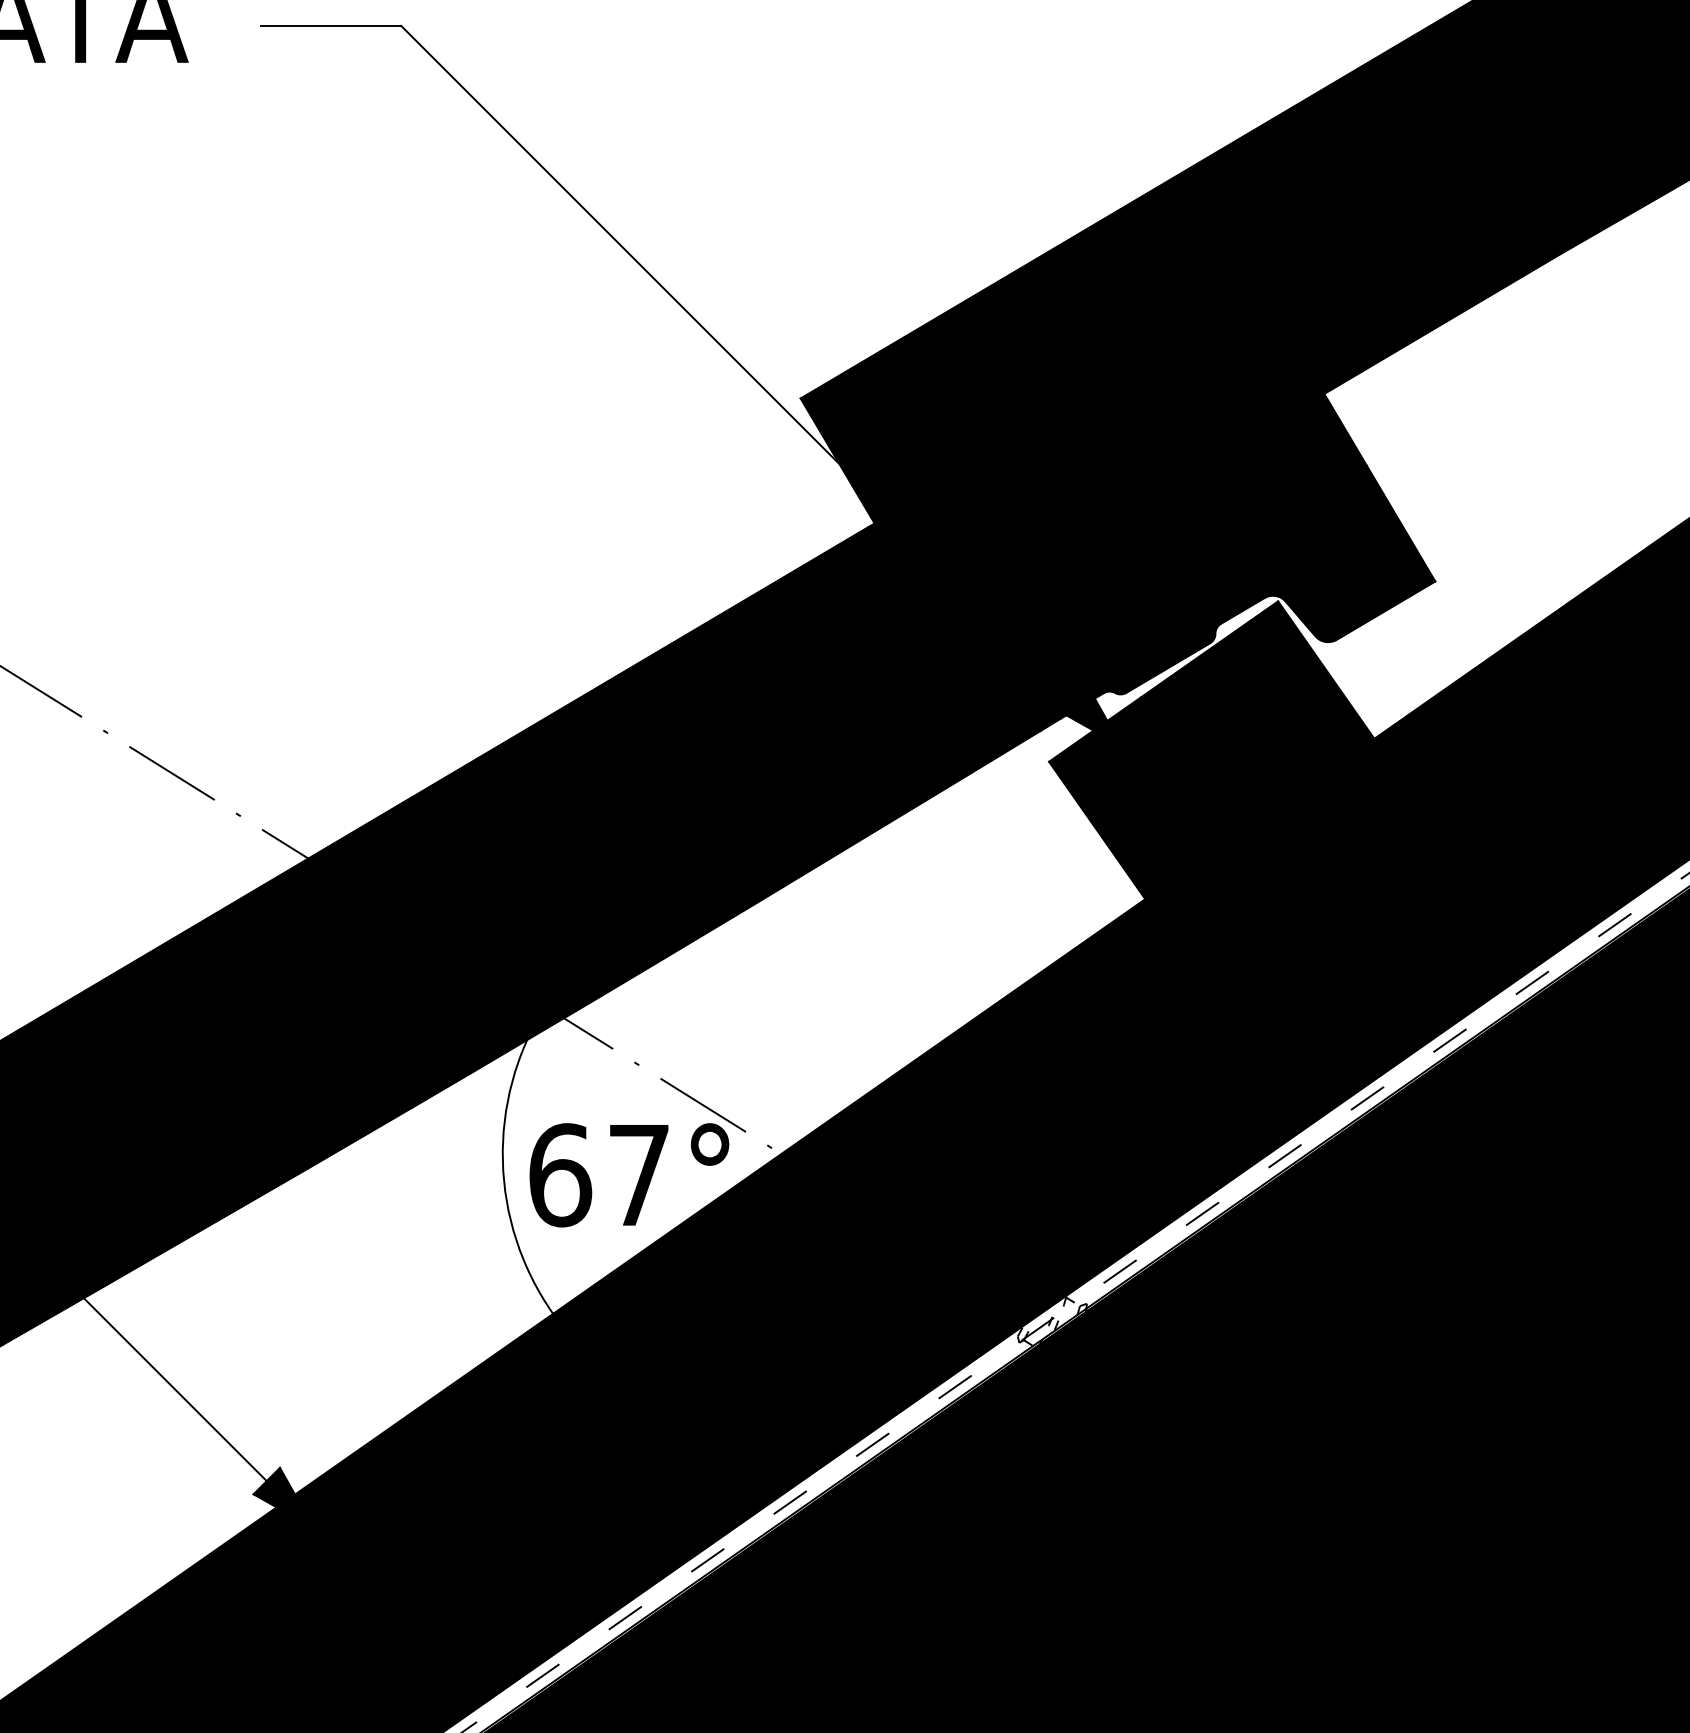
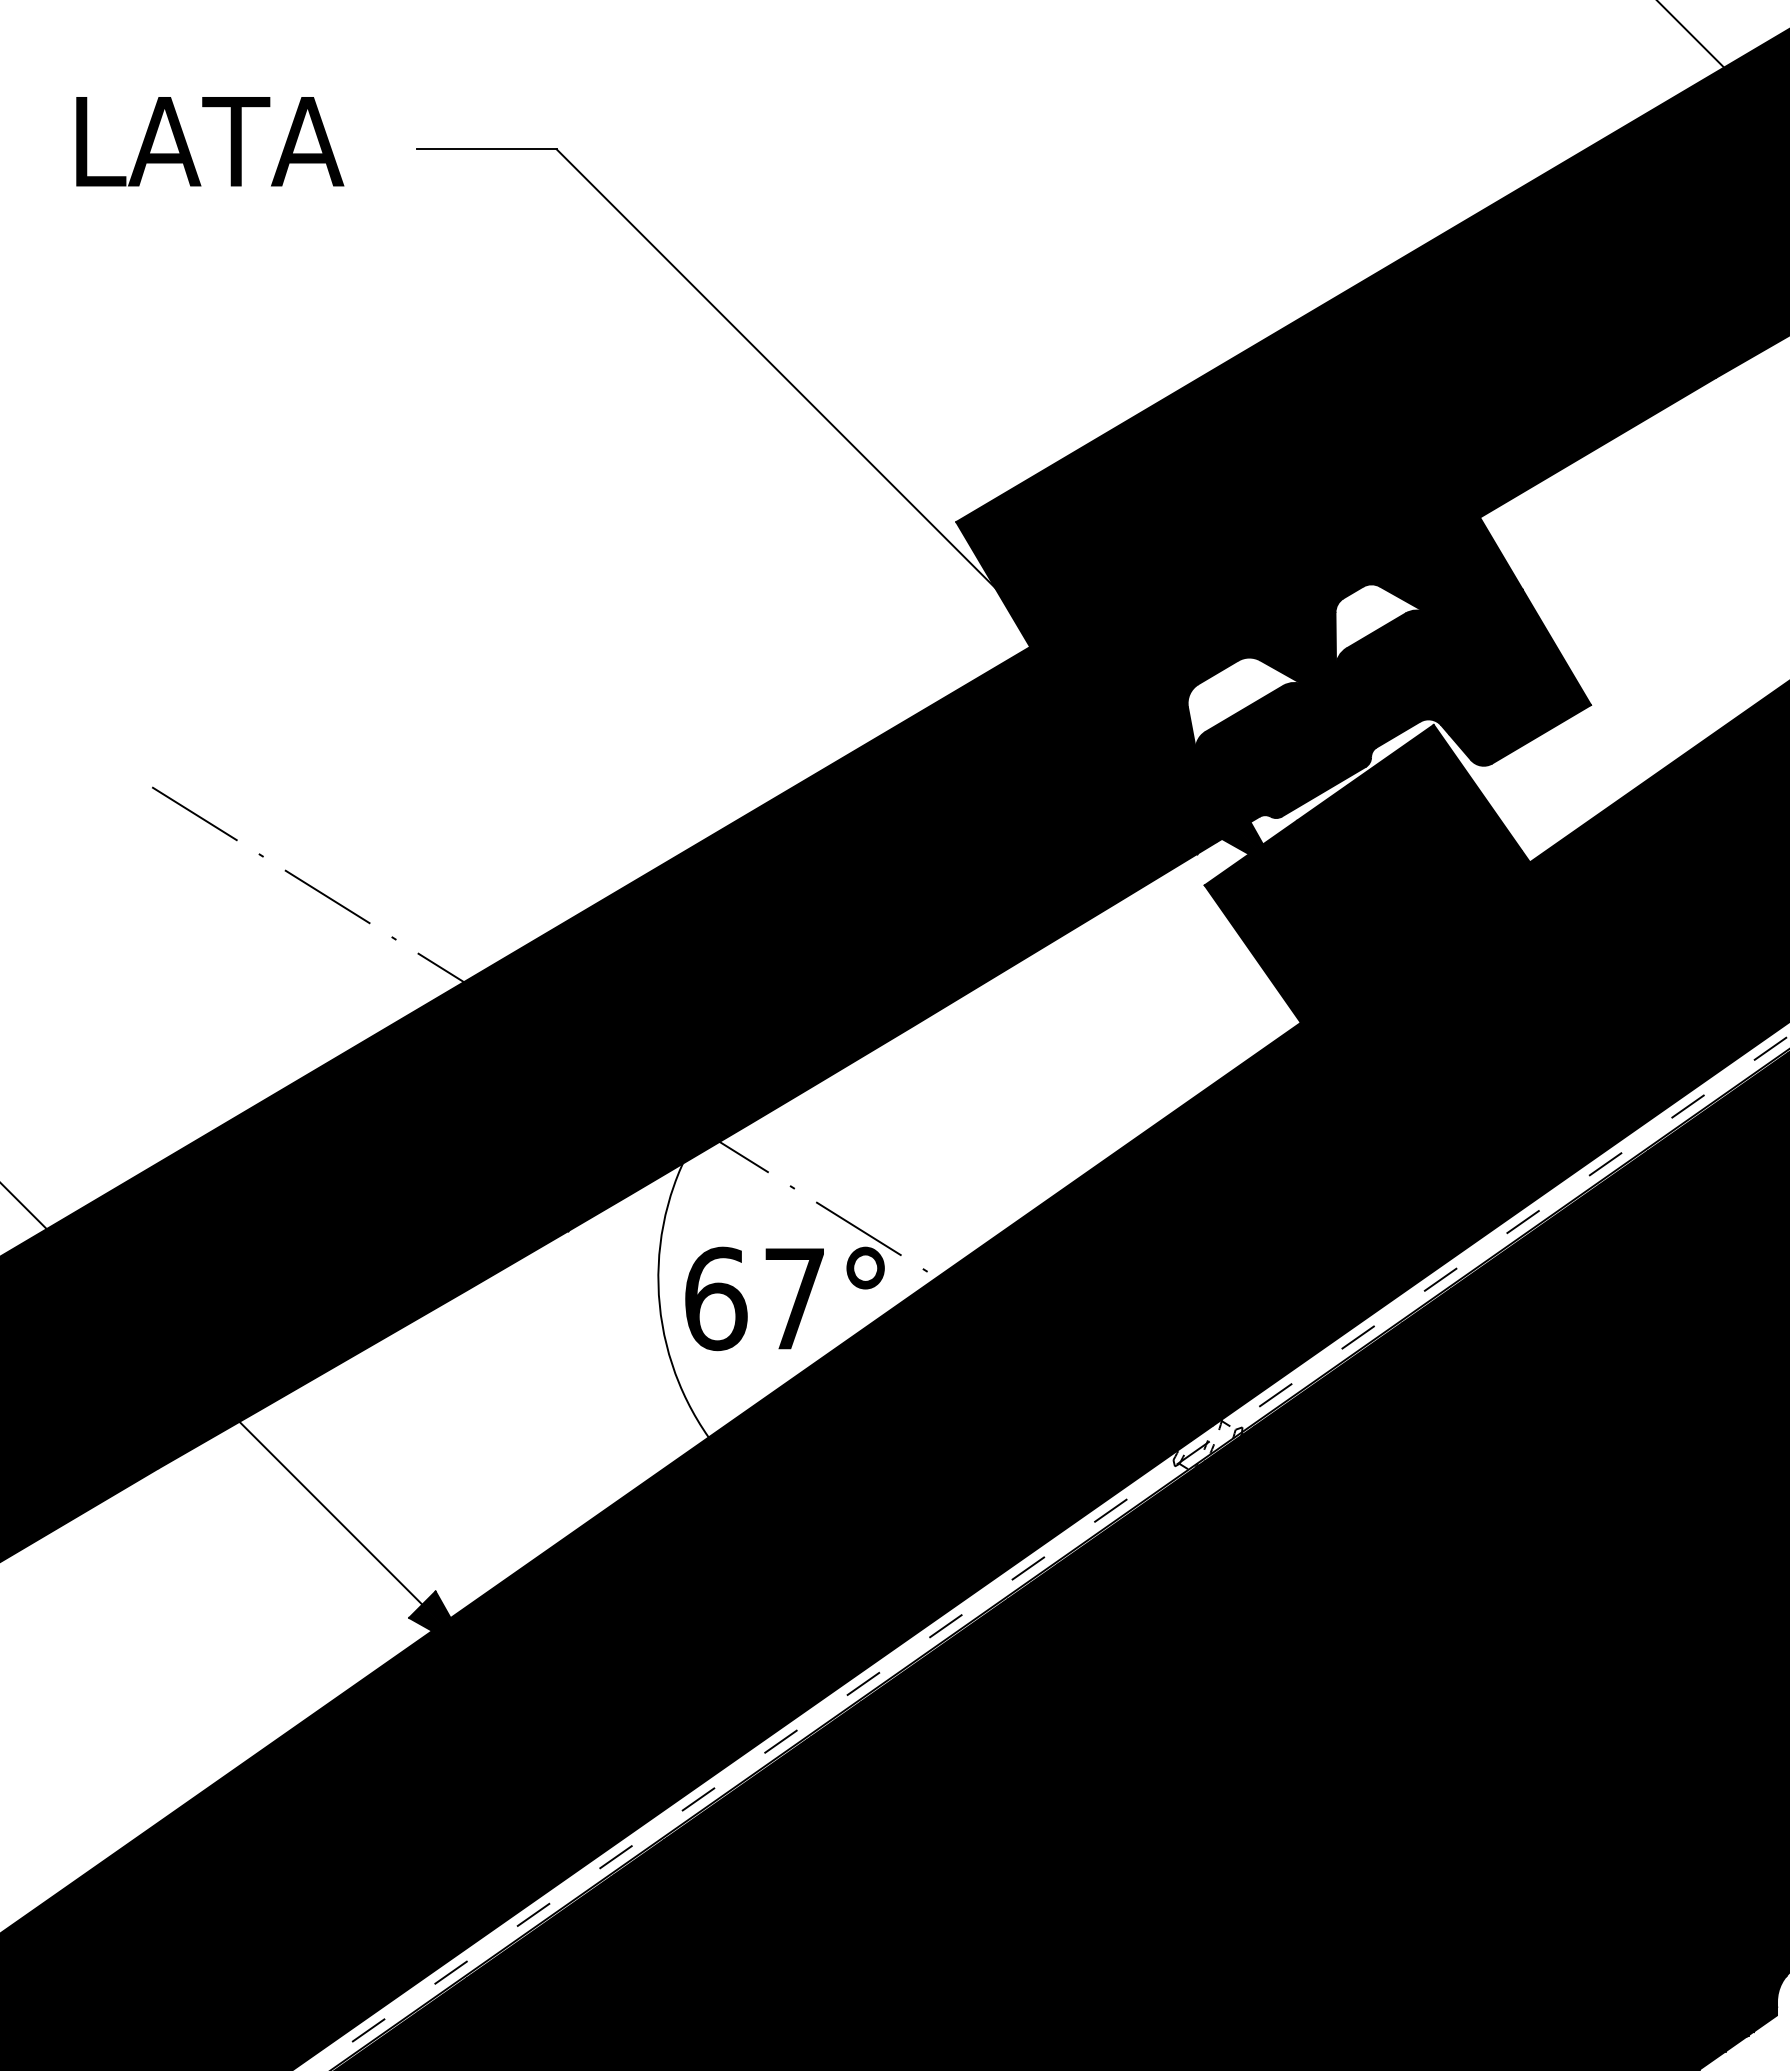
fill: (1224, 501) -> (1380, 625), removed
fill: (1089, 580) -> (1245, 704), removed

